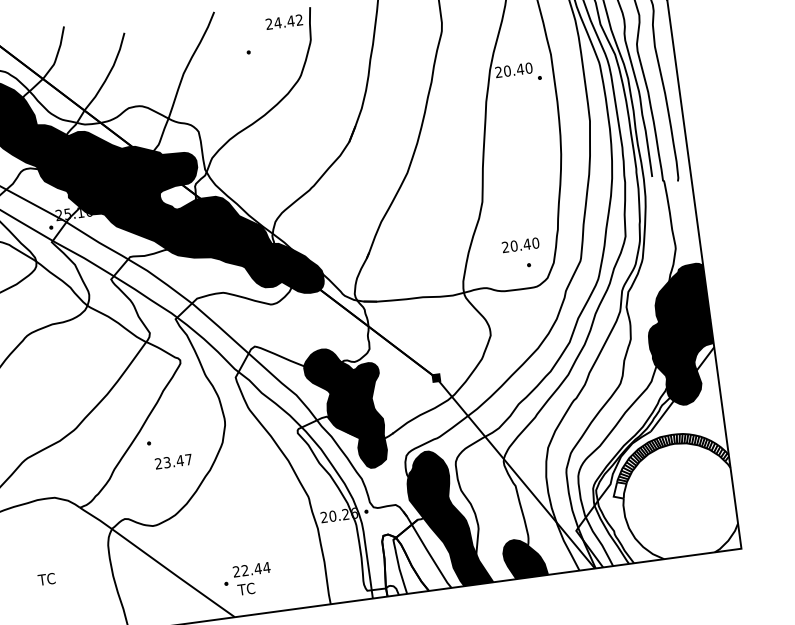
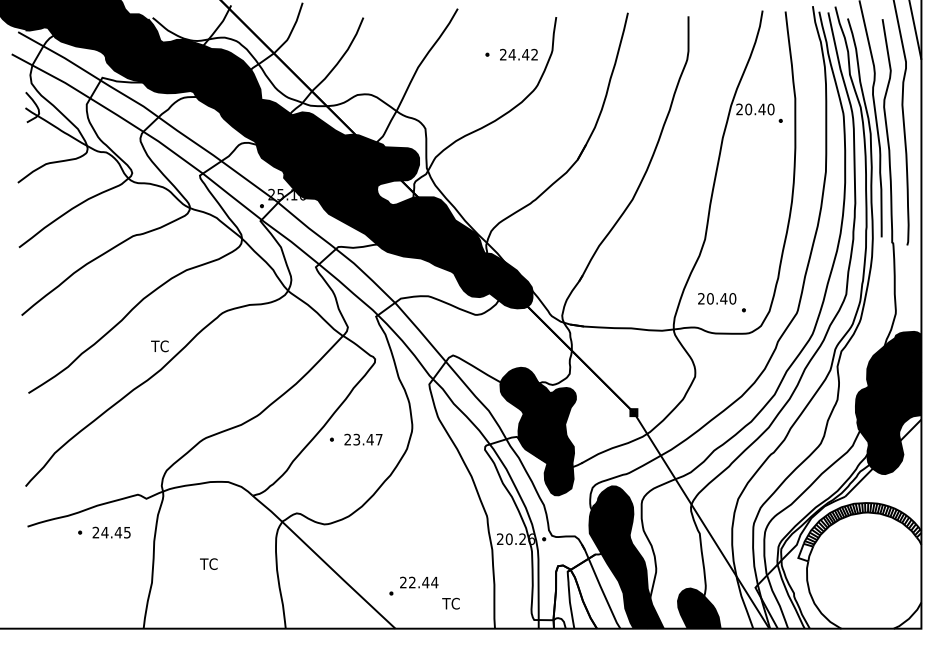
text: (283, 21) -> (518, 54), moved
text: (520, 244) -> (717, 298), moved
text: (173, 461) -> (363, 439), moved
text: (245, 589) -> (450, 603), moved

